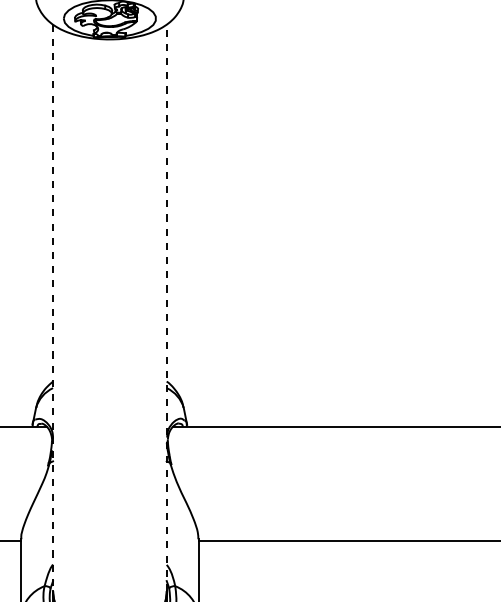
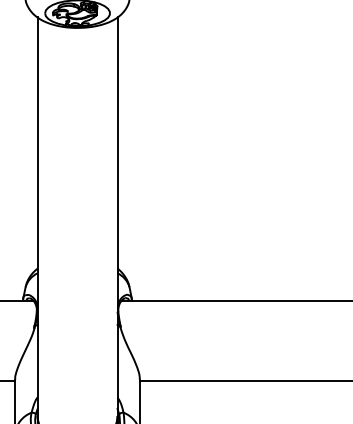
line: (166, 307) -> (117, 216), dashed -> solid
line: (53, 308) -> (37, 217), dashed -> solid

